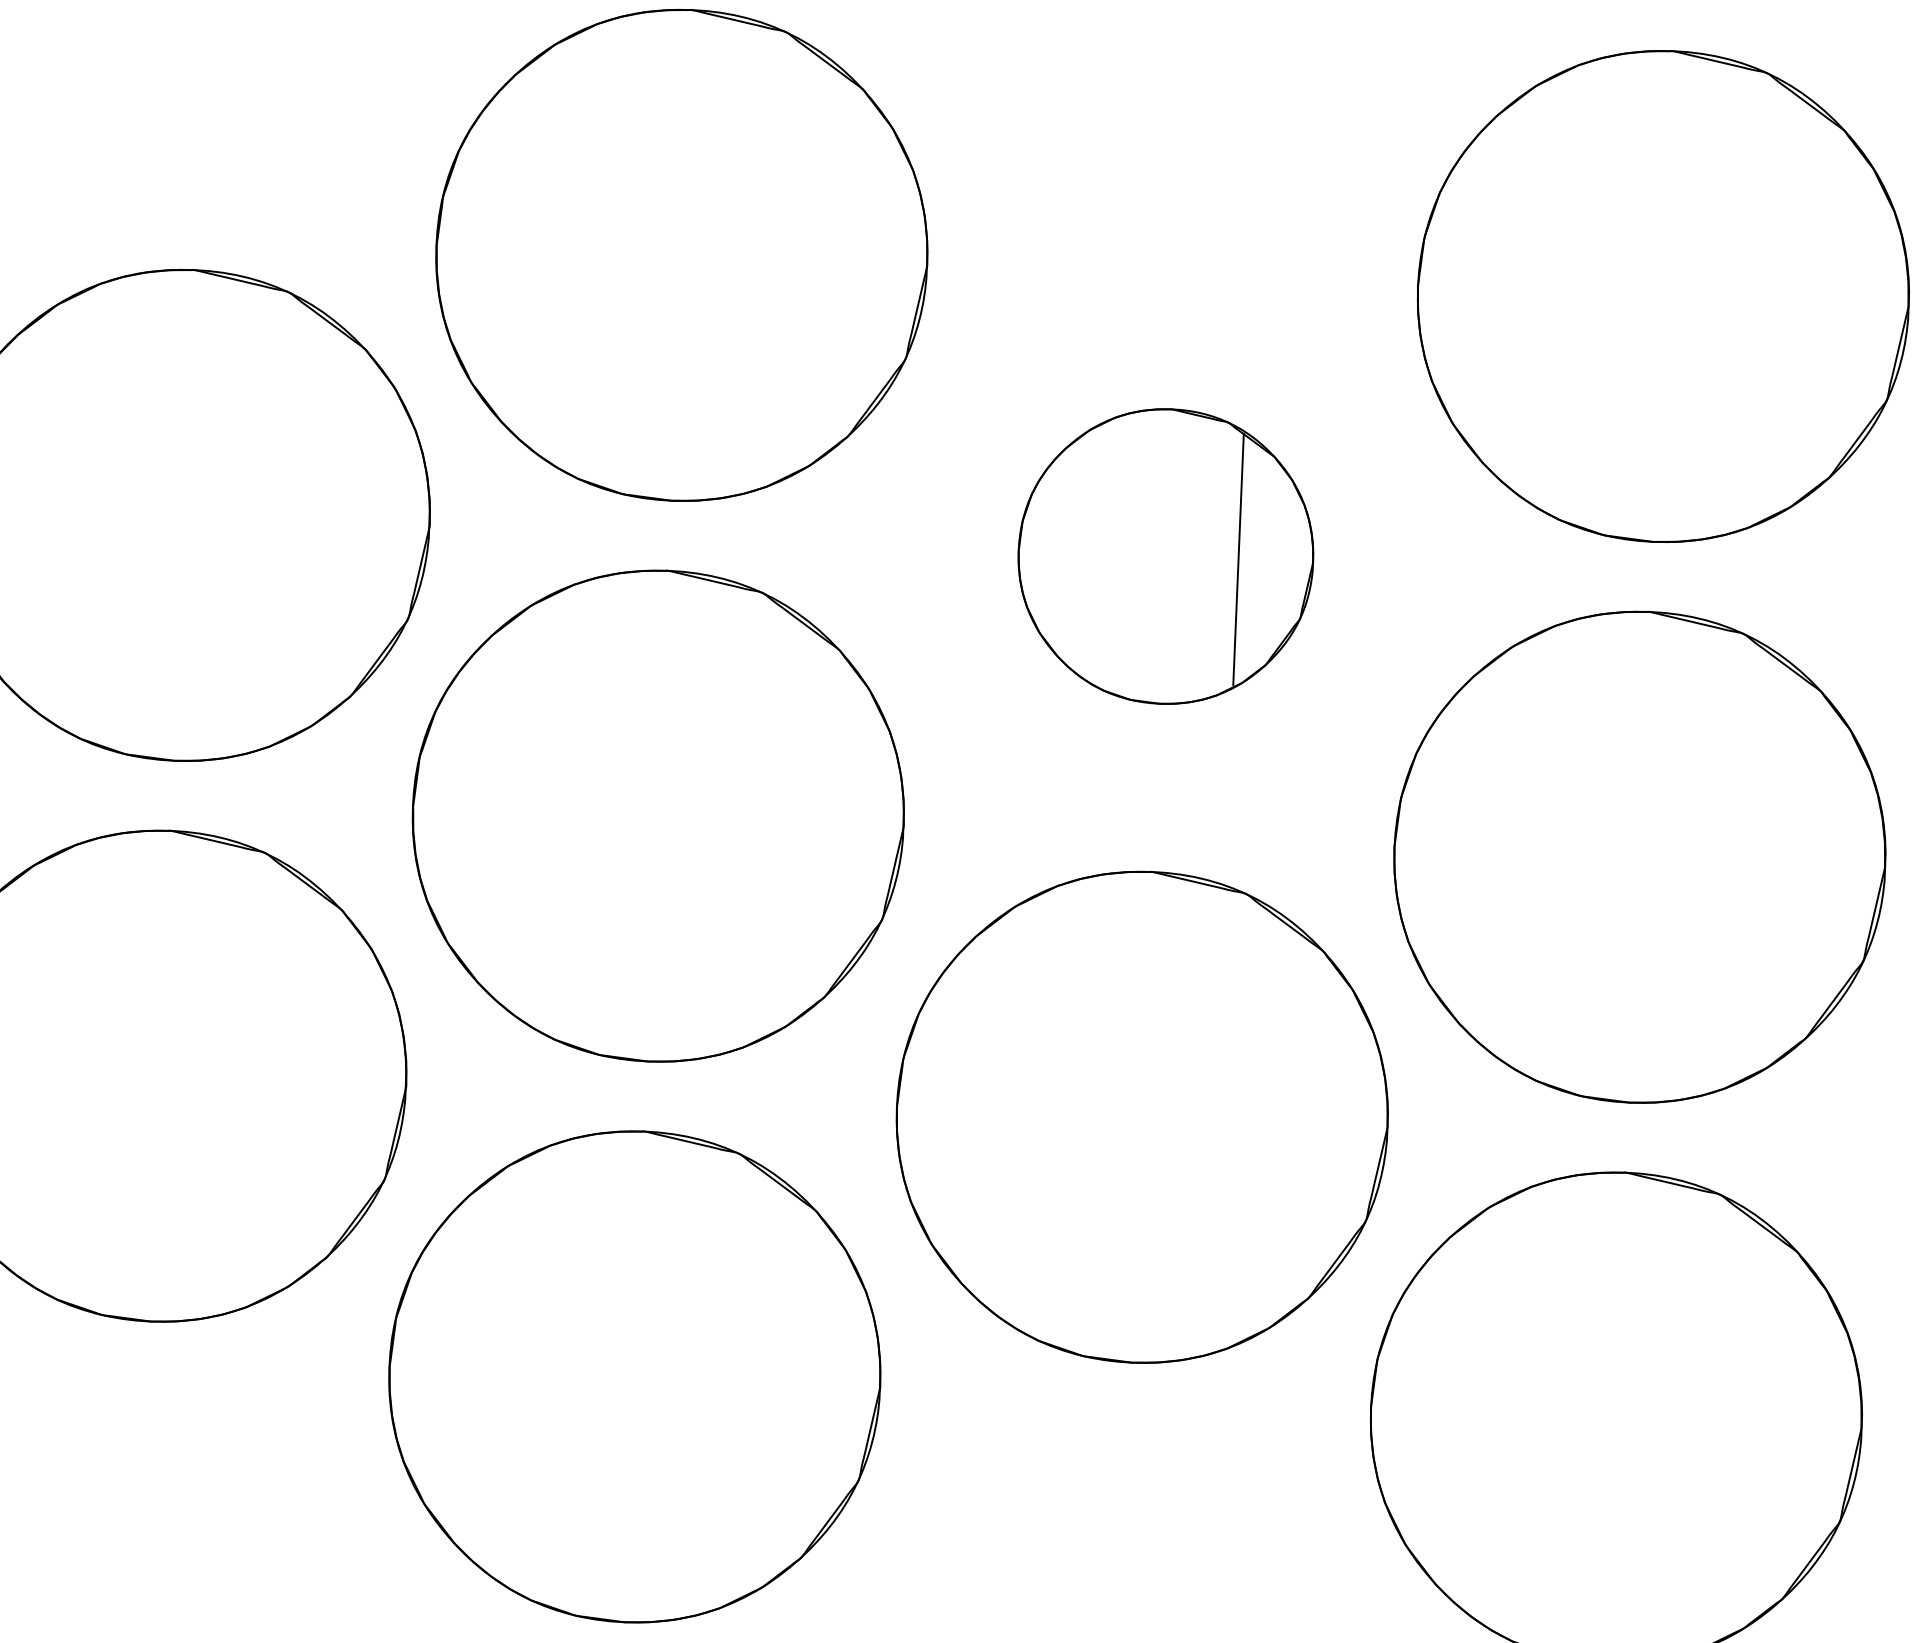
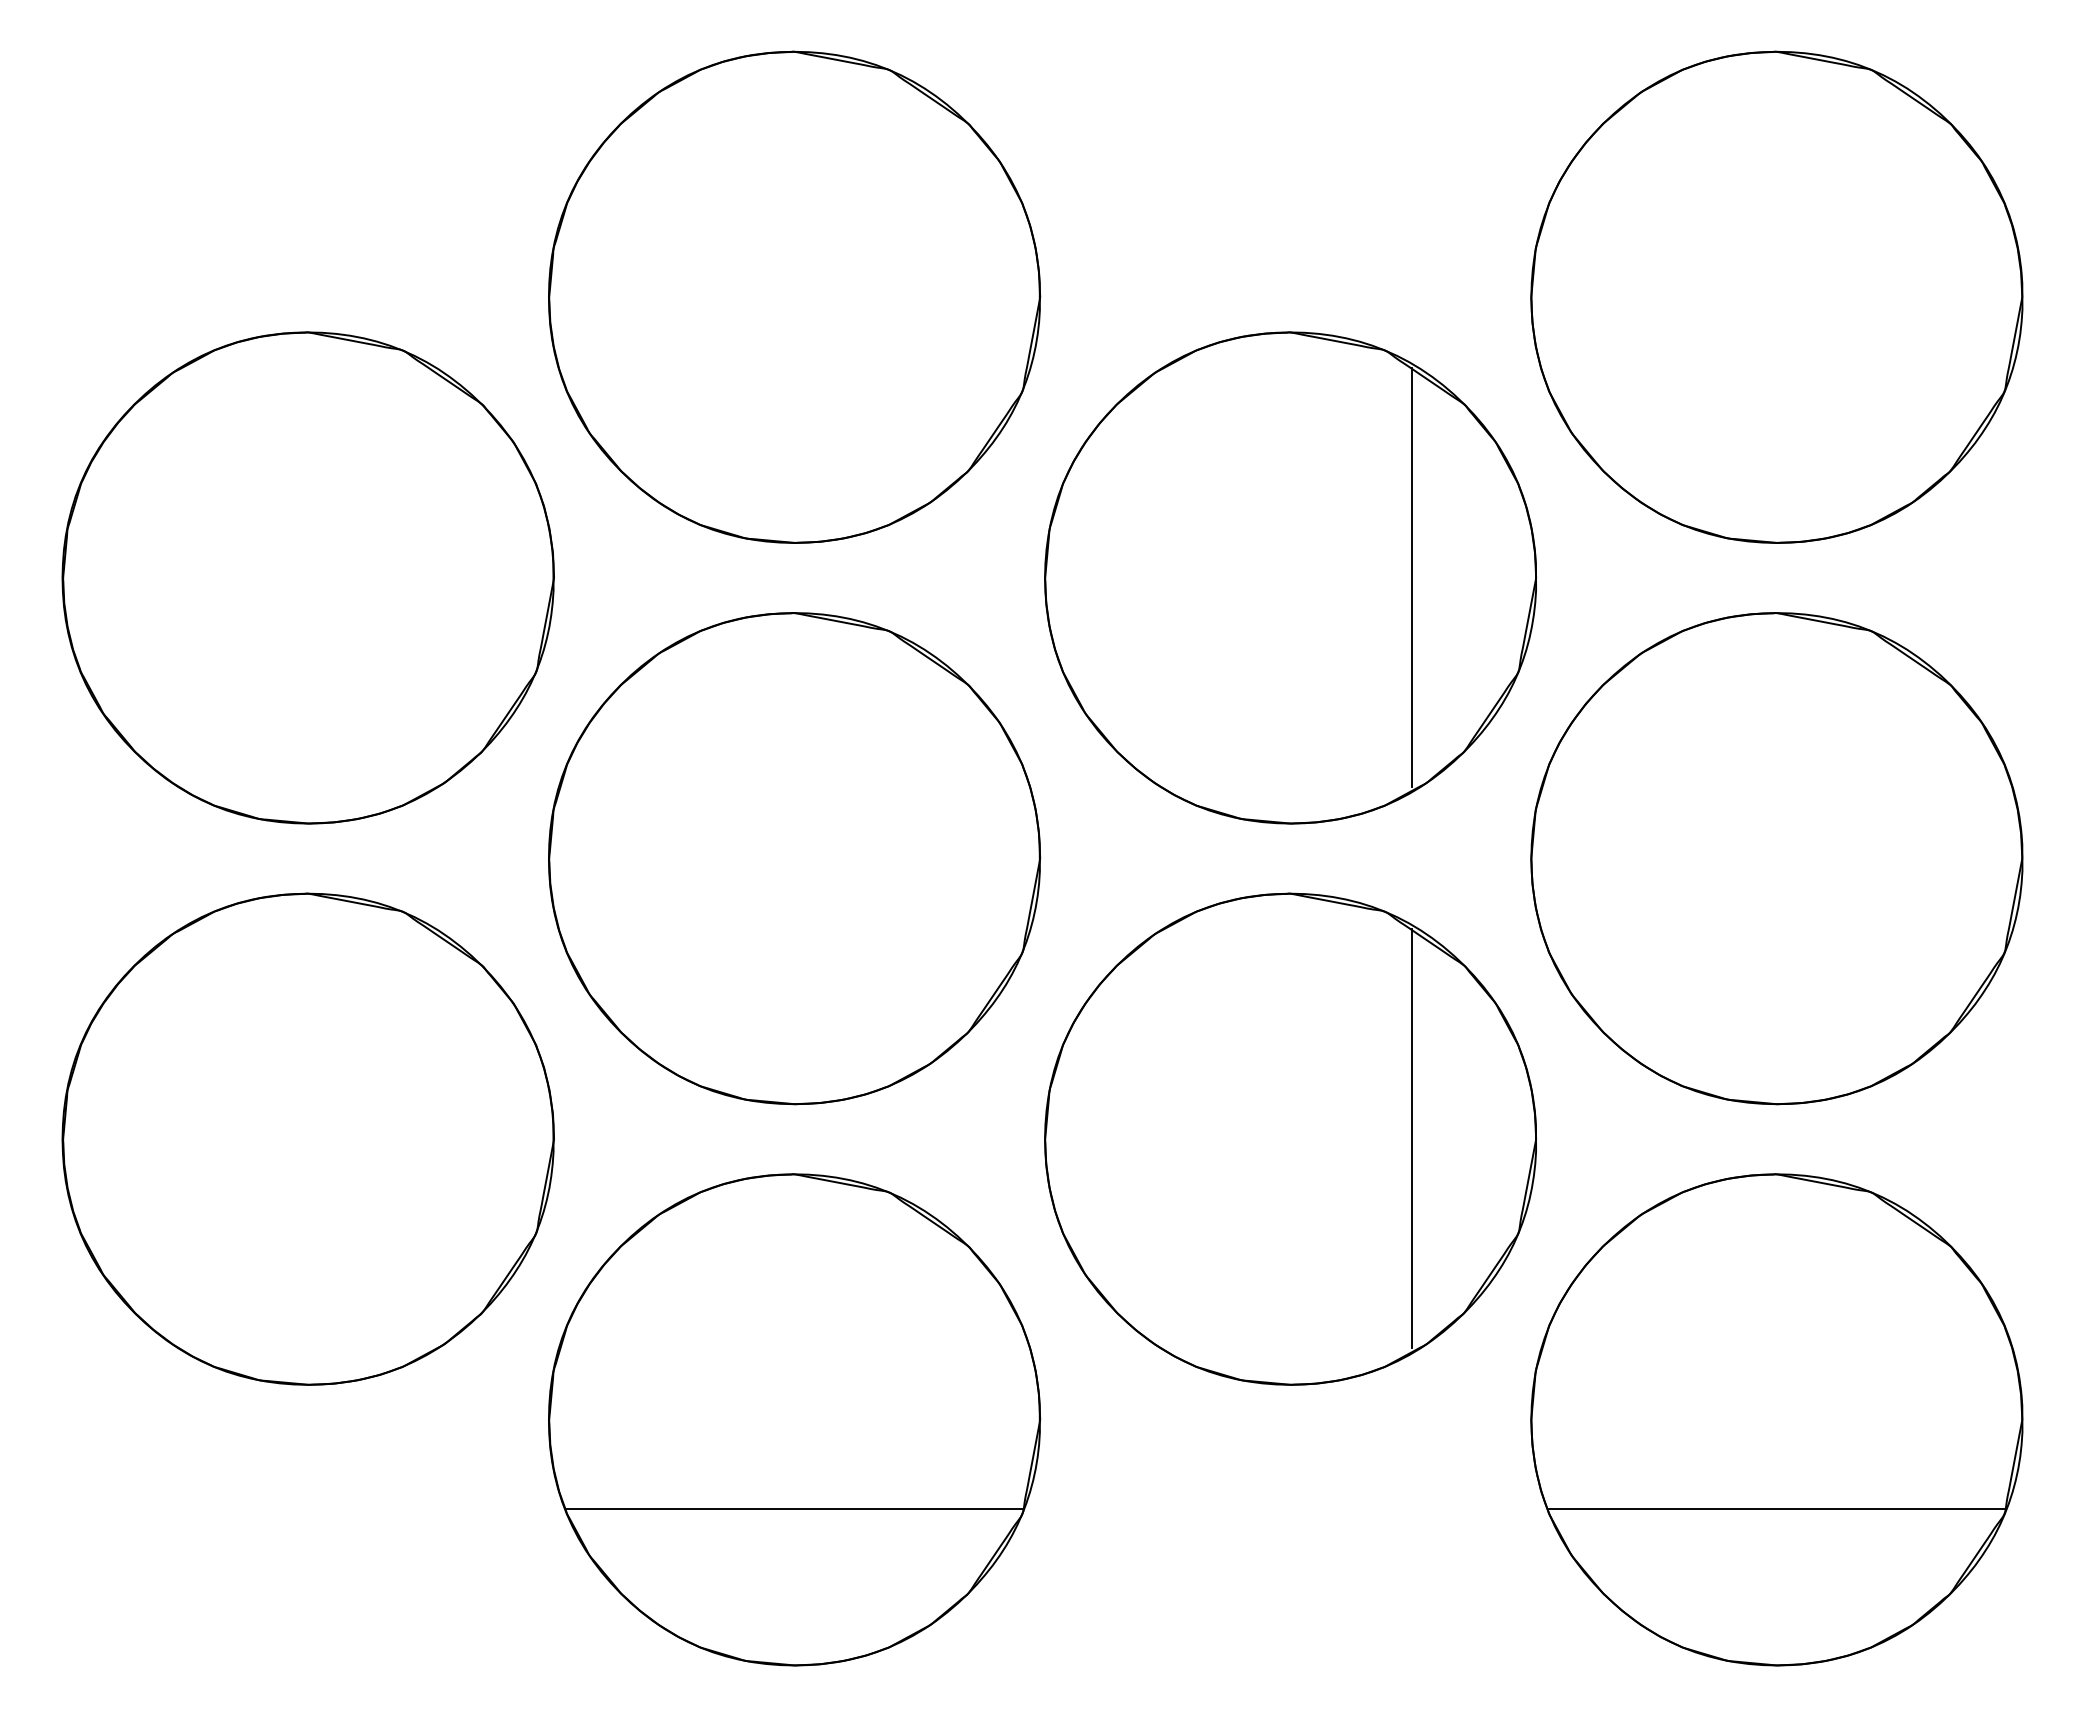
part: (1165, 556) -> (1290, 577), size x1.67
line: (1263, 1120) -> (1411, 1137), added
line: (631, 1466) -> (794, 1509), added
line: (1613, 1507) -> (1777, 1509), added

